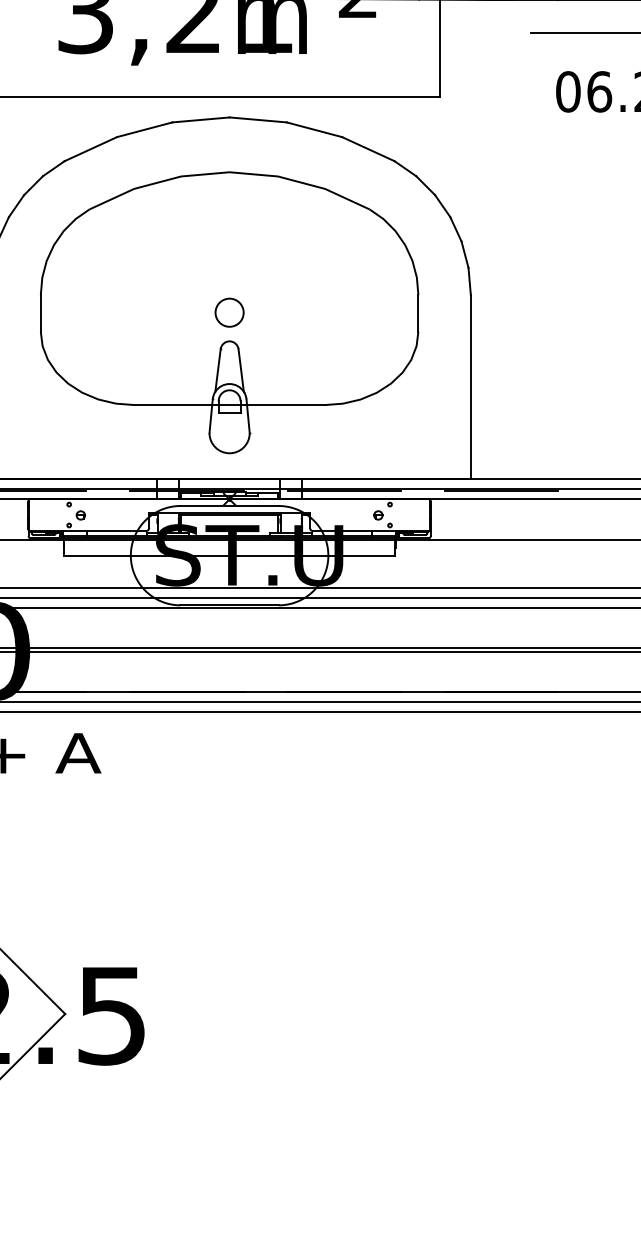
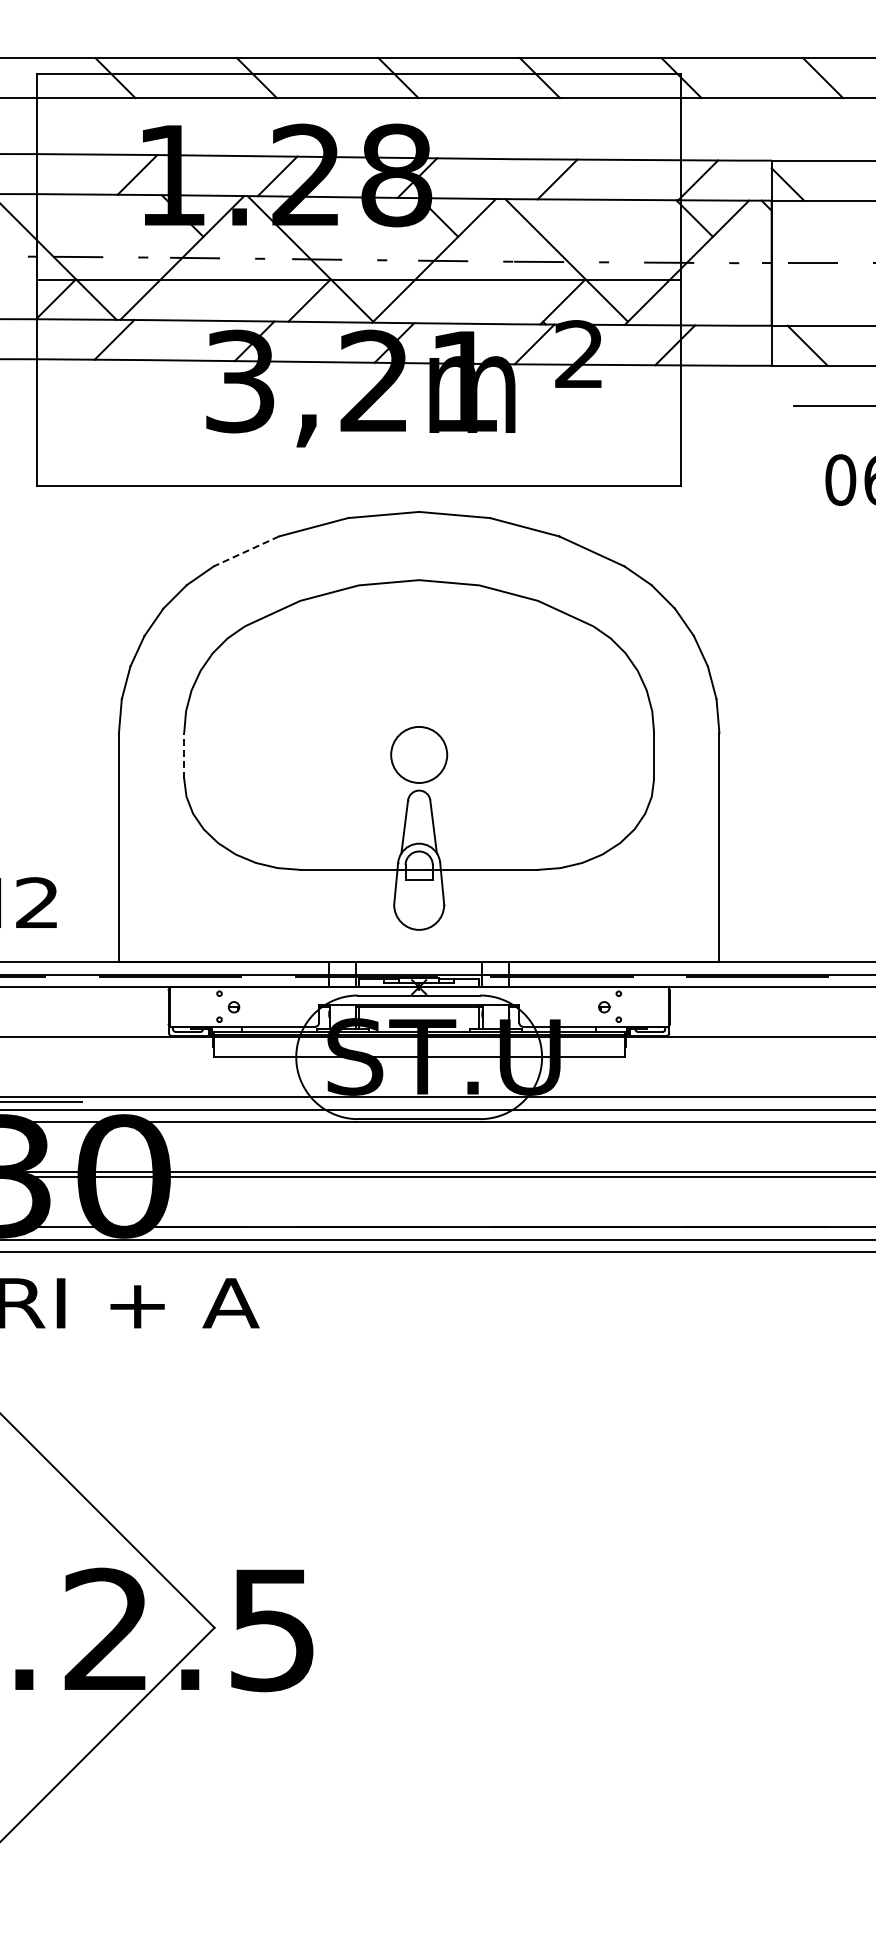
line: (90, 149) -> (246, 551), solid -> dashed
circle: (229, 312) -> (418, 754), size x1.6
line: (41, 313) -> (184, 755), solid -> dashed

